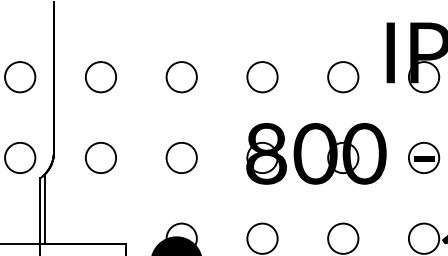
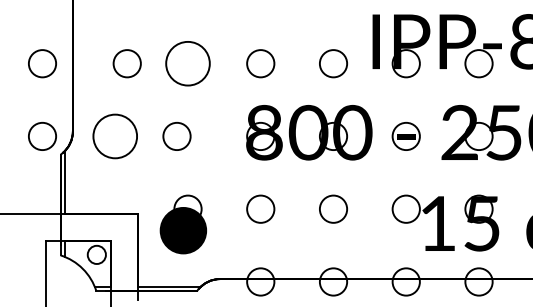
circle: (100, 76) -> (126, 63), moved
circle: (181, 76) -> (187, 63), size x1.6
circle: (100, 158) -> (114, 136), size x1.6
circle: (181, 158) -> (176, 136), moved

